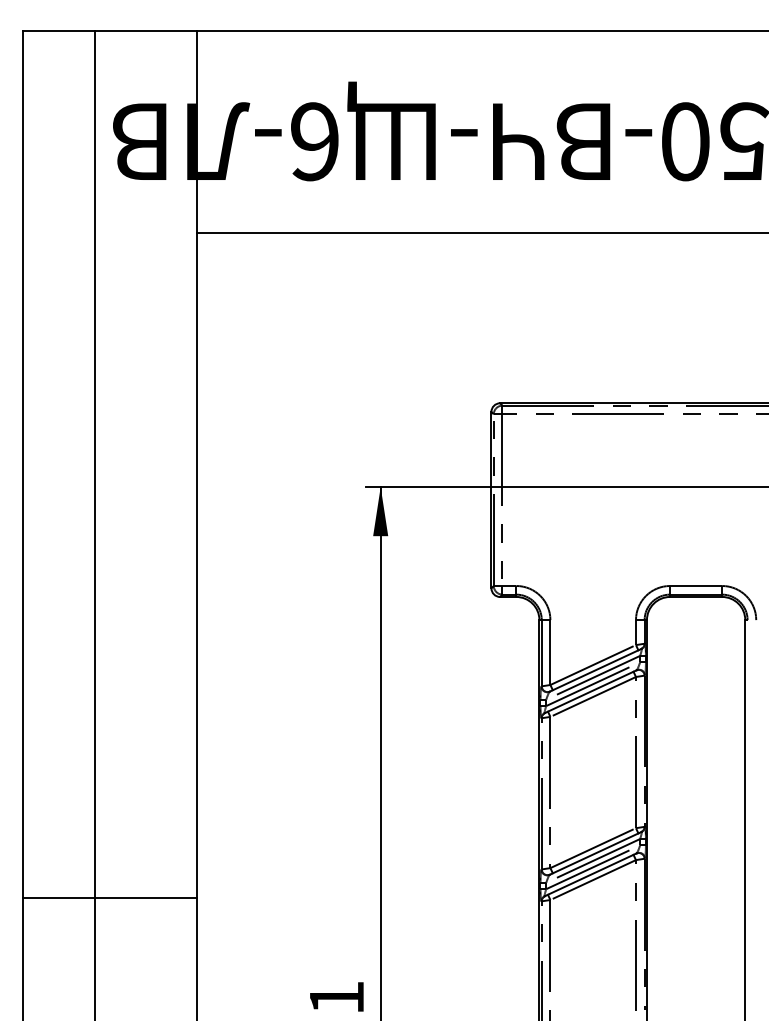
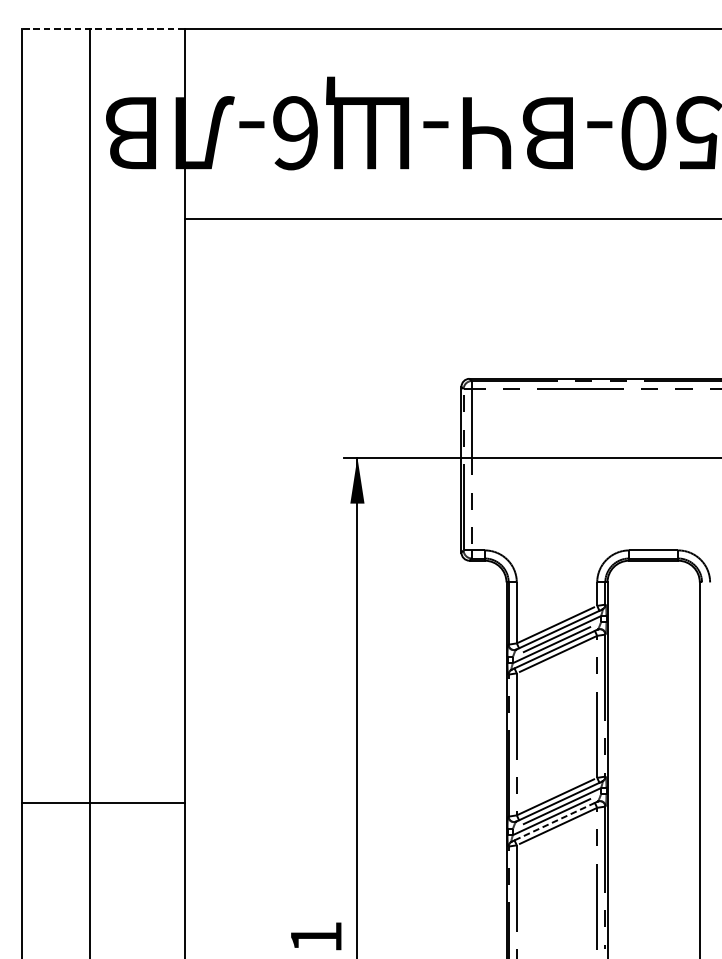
line: (109, 30) -> (102, 28), solid -> dashed
line: (591, 874) -> (555, 821), solid -> dashed
line: (109, 897) -> (102, 802), moved

